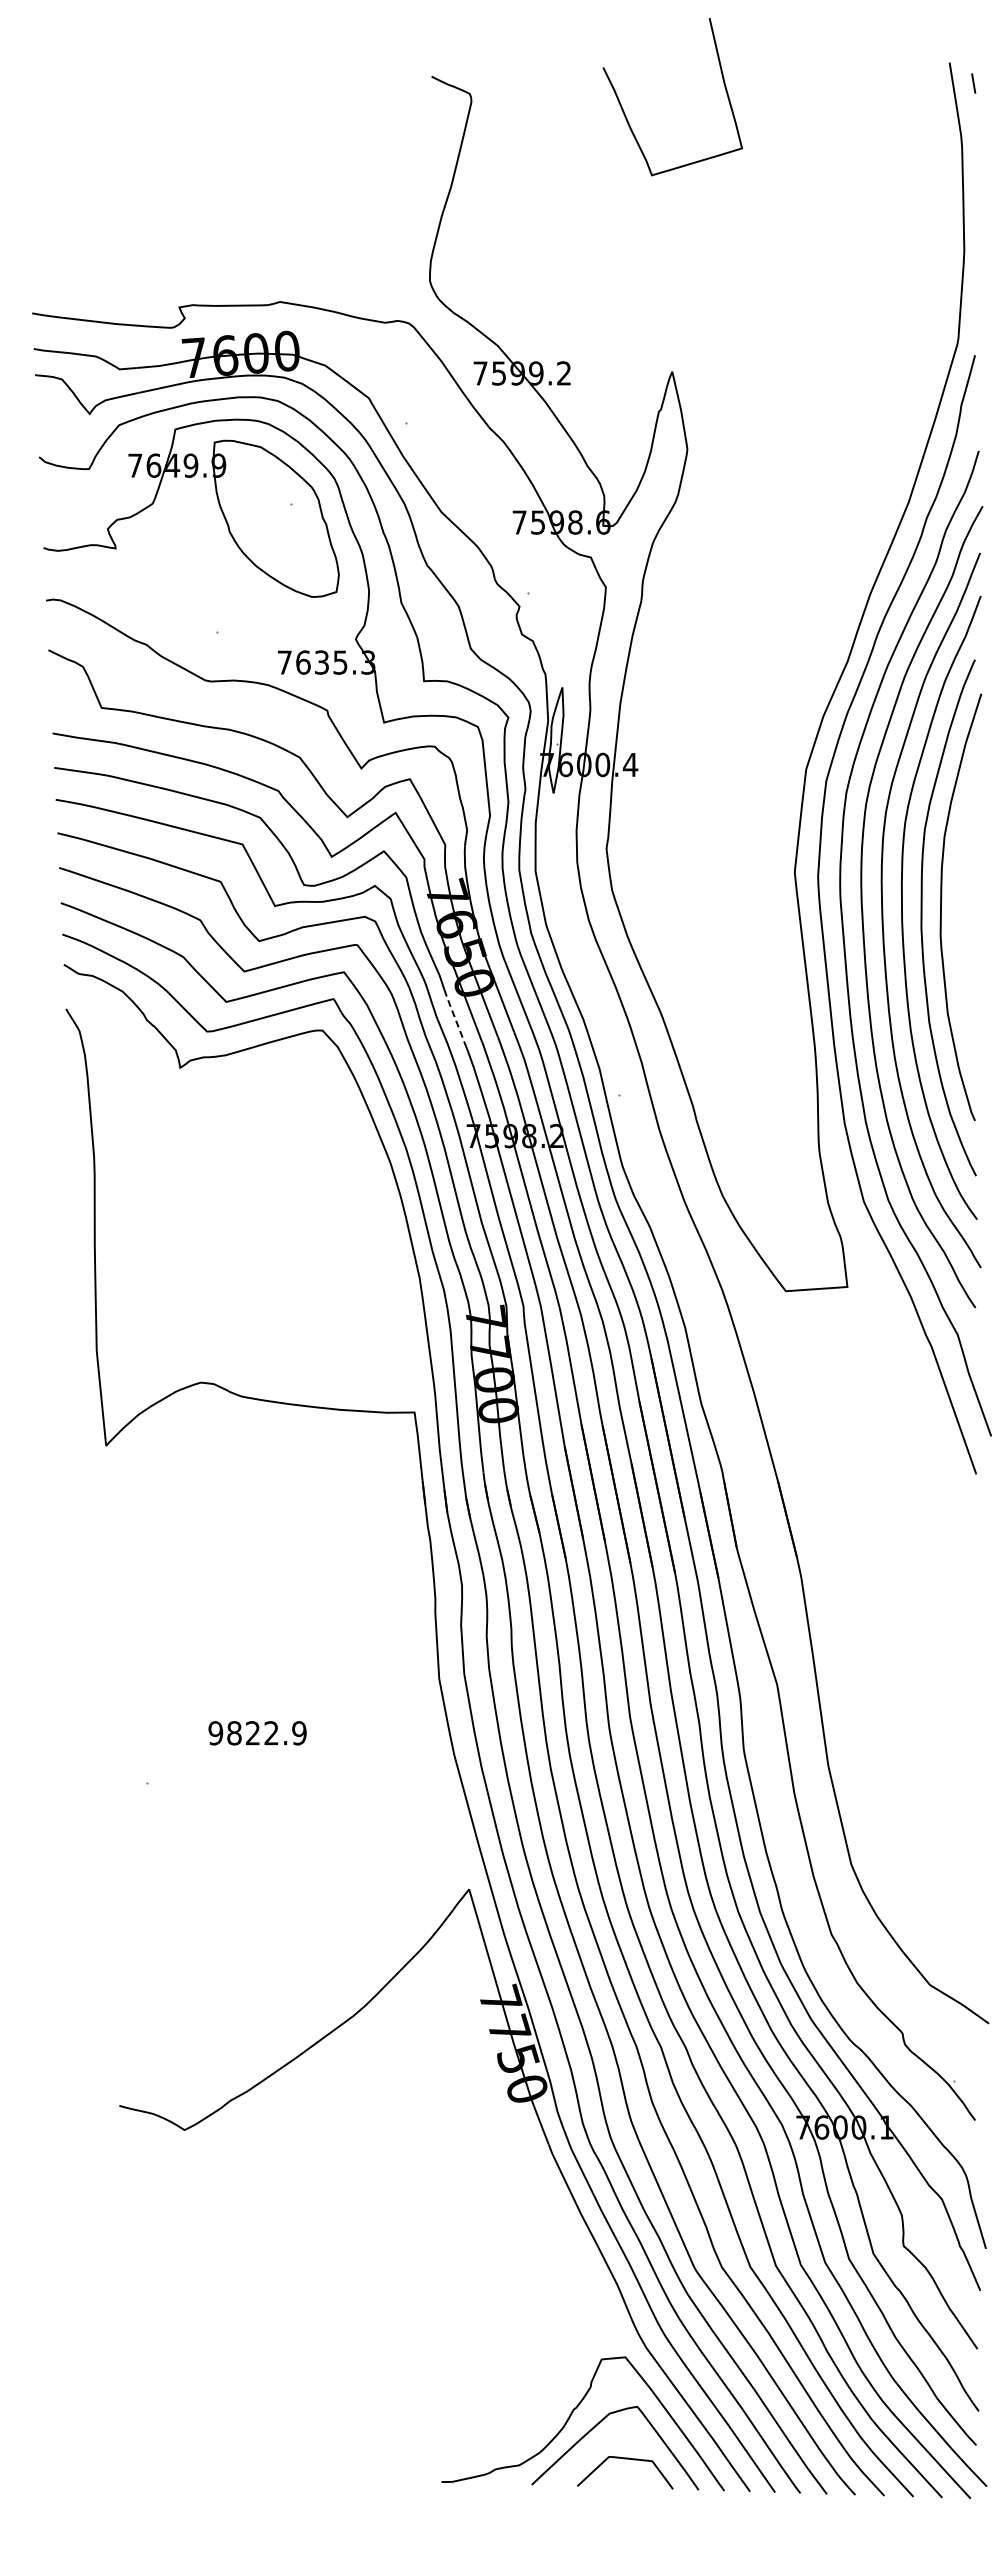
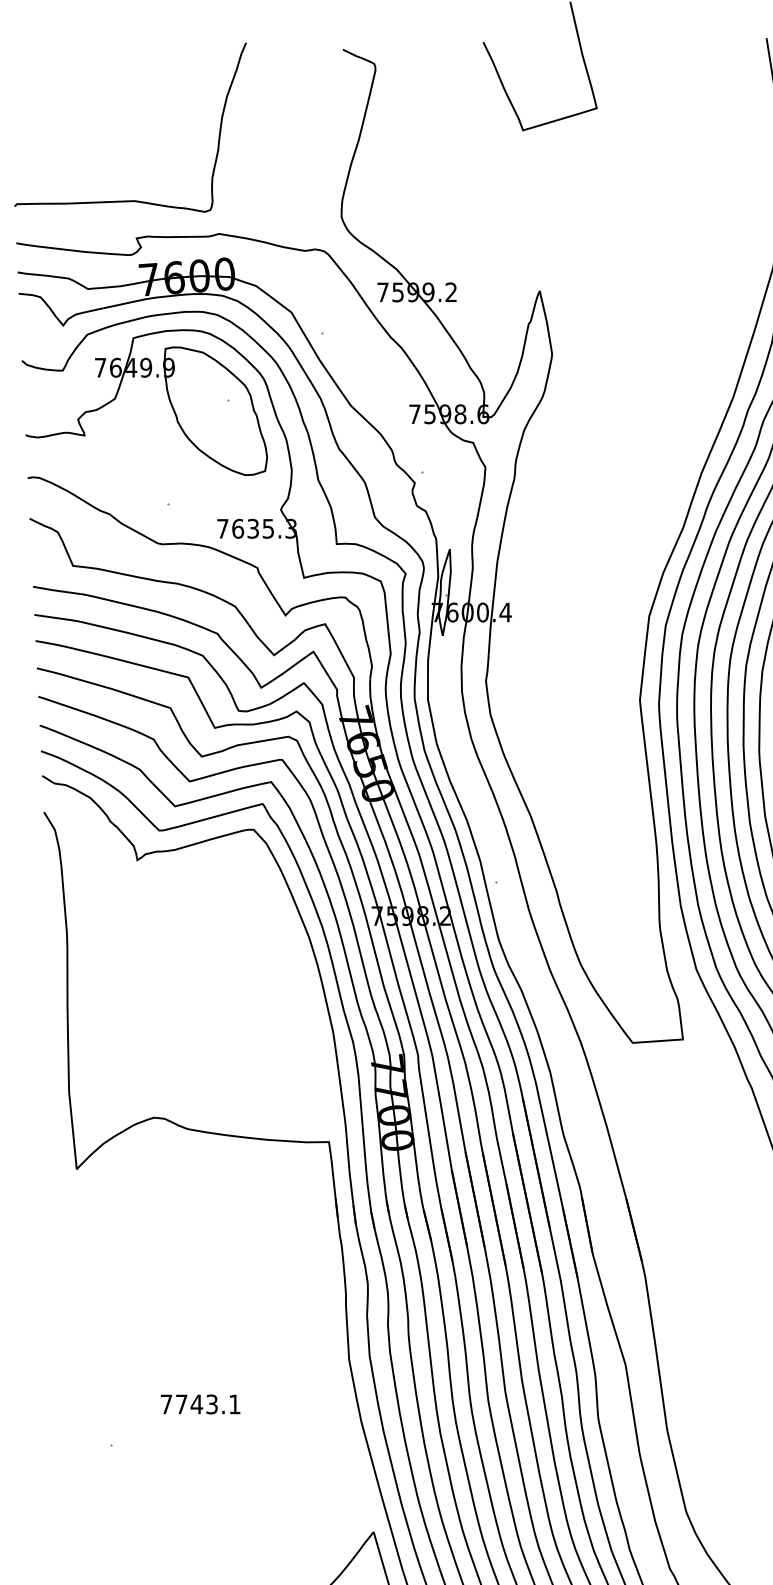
curve: (176, 260) -> (134, 200), added
line: (455, 1018) -> (362, 819), dashed -> solid
text: (257, 1733) -> (200, 1404), 9822.9 -> 7743.1

